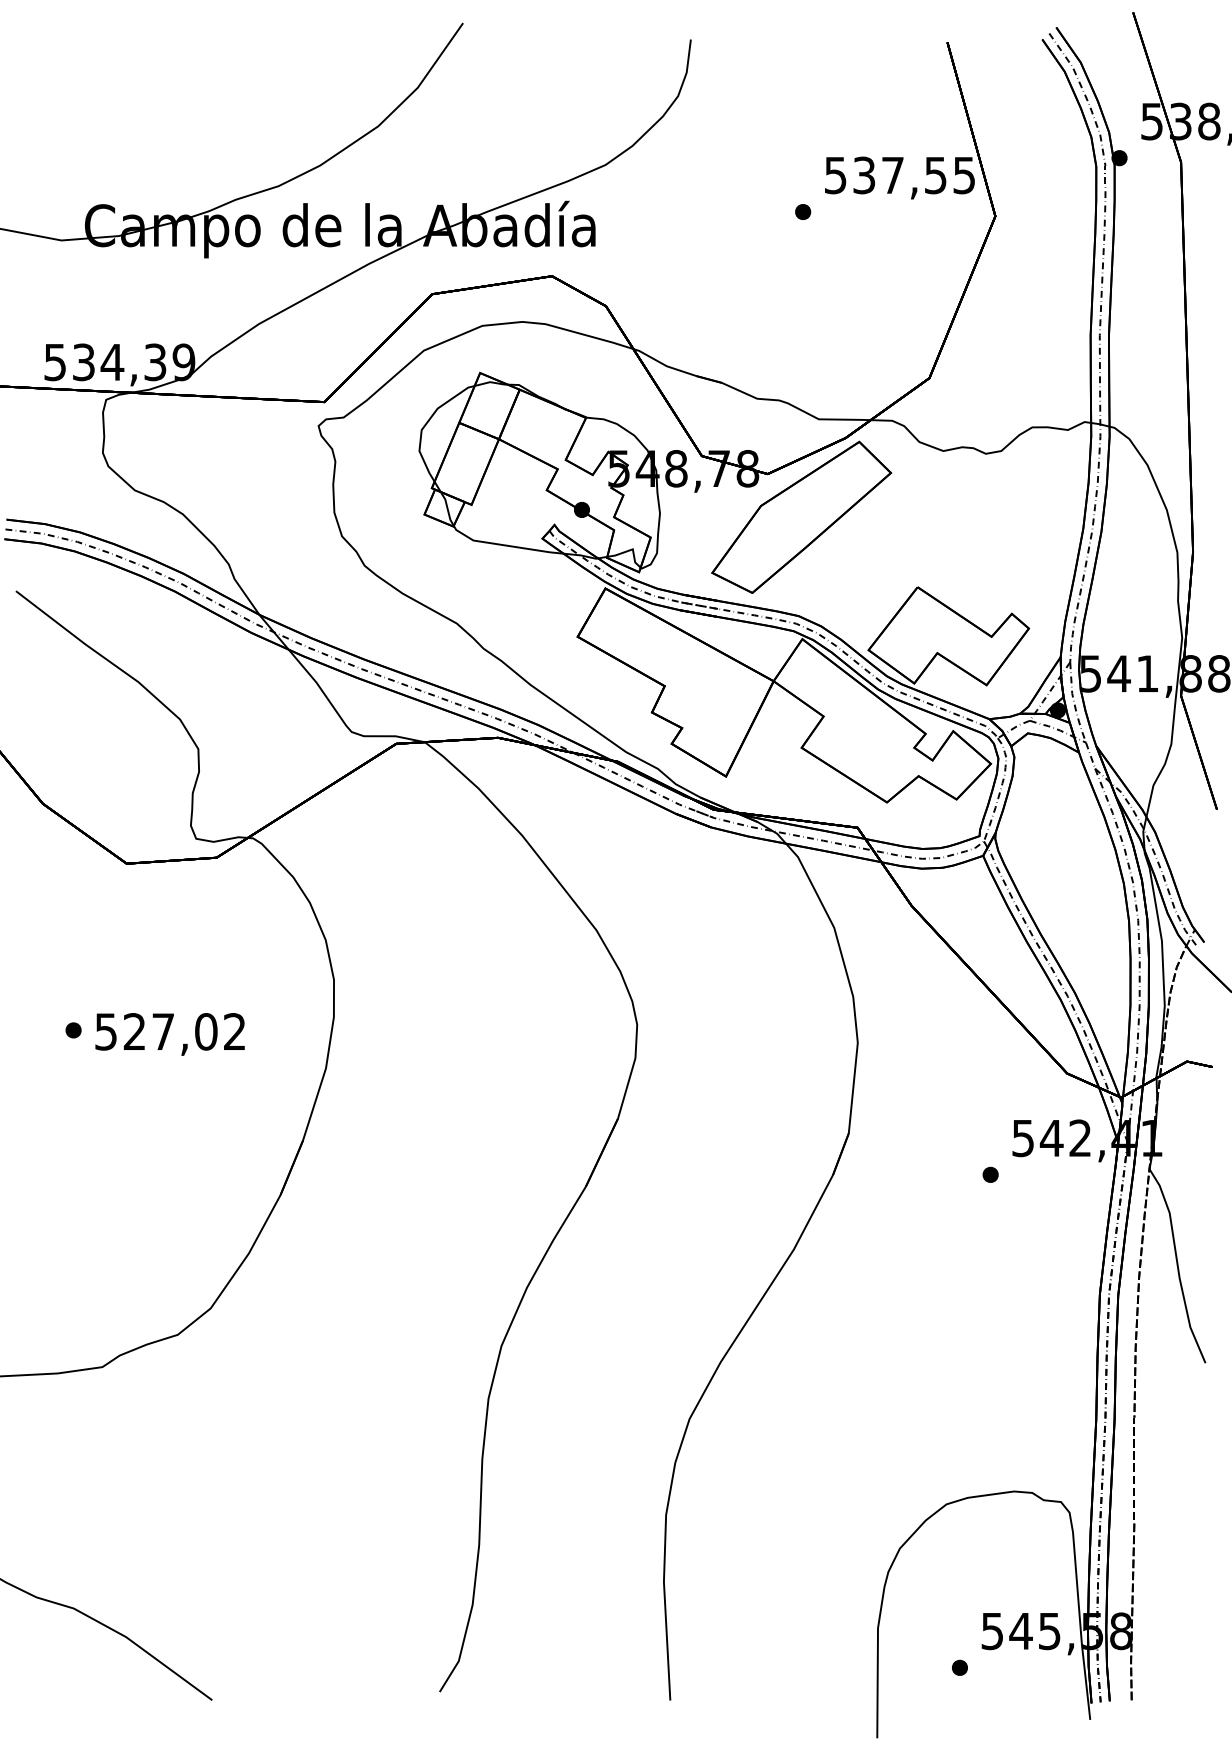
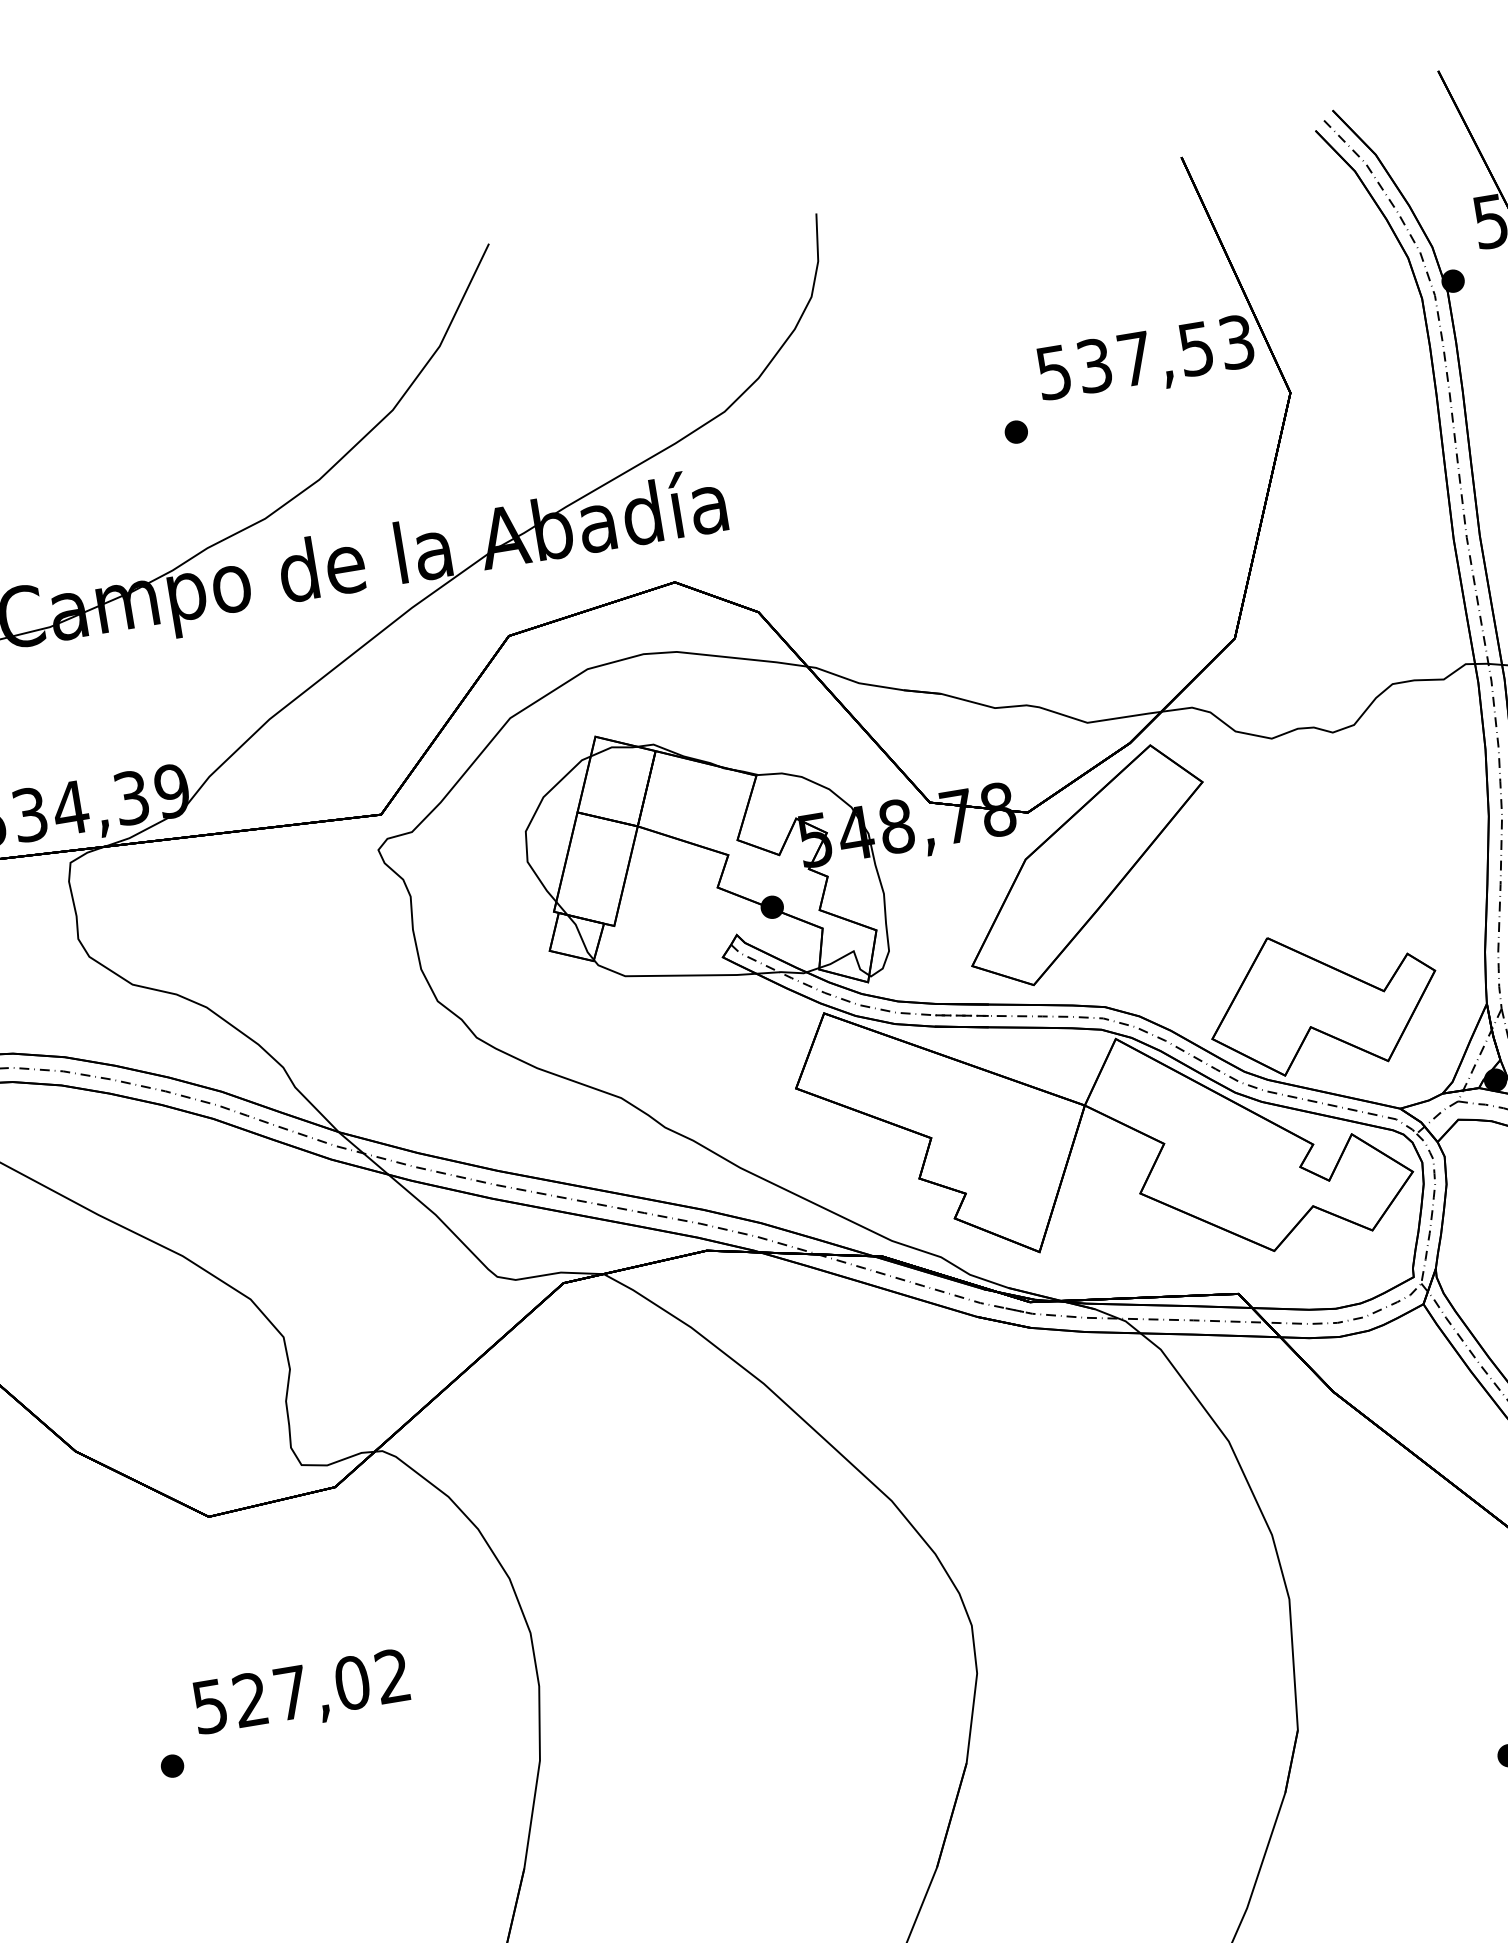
text: (964, 174) -> (1236, 340), 537,55 -> 537,53
text: (169, 1034) -> (300, 1695), moved

